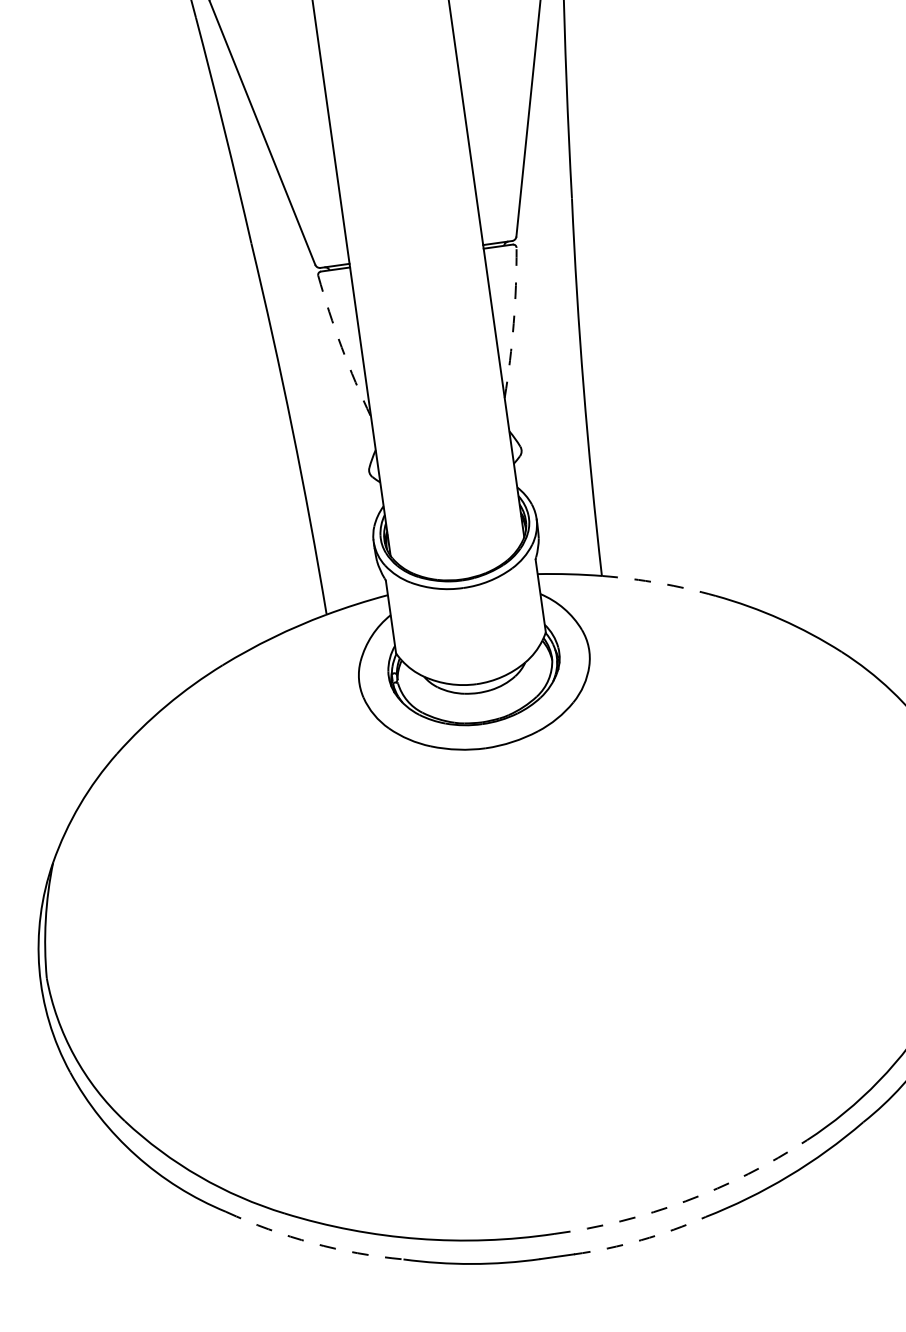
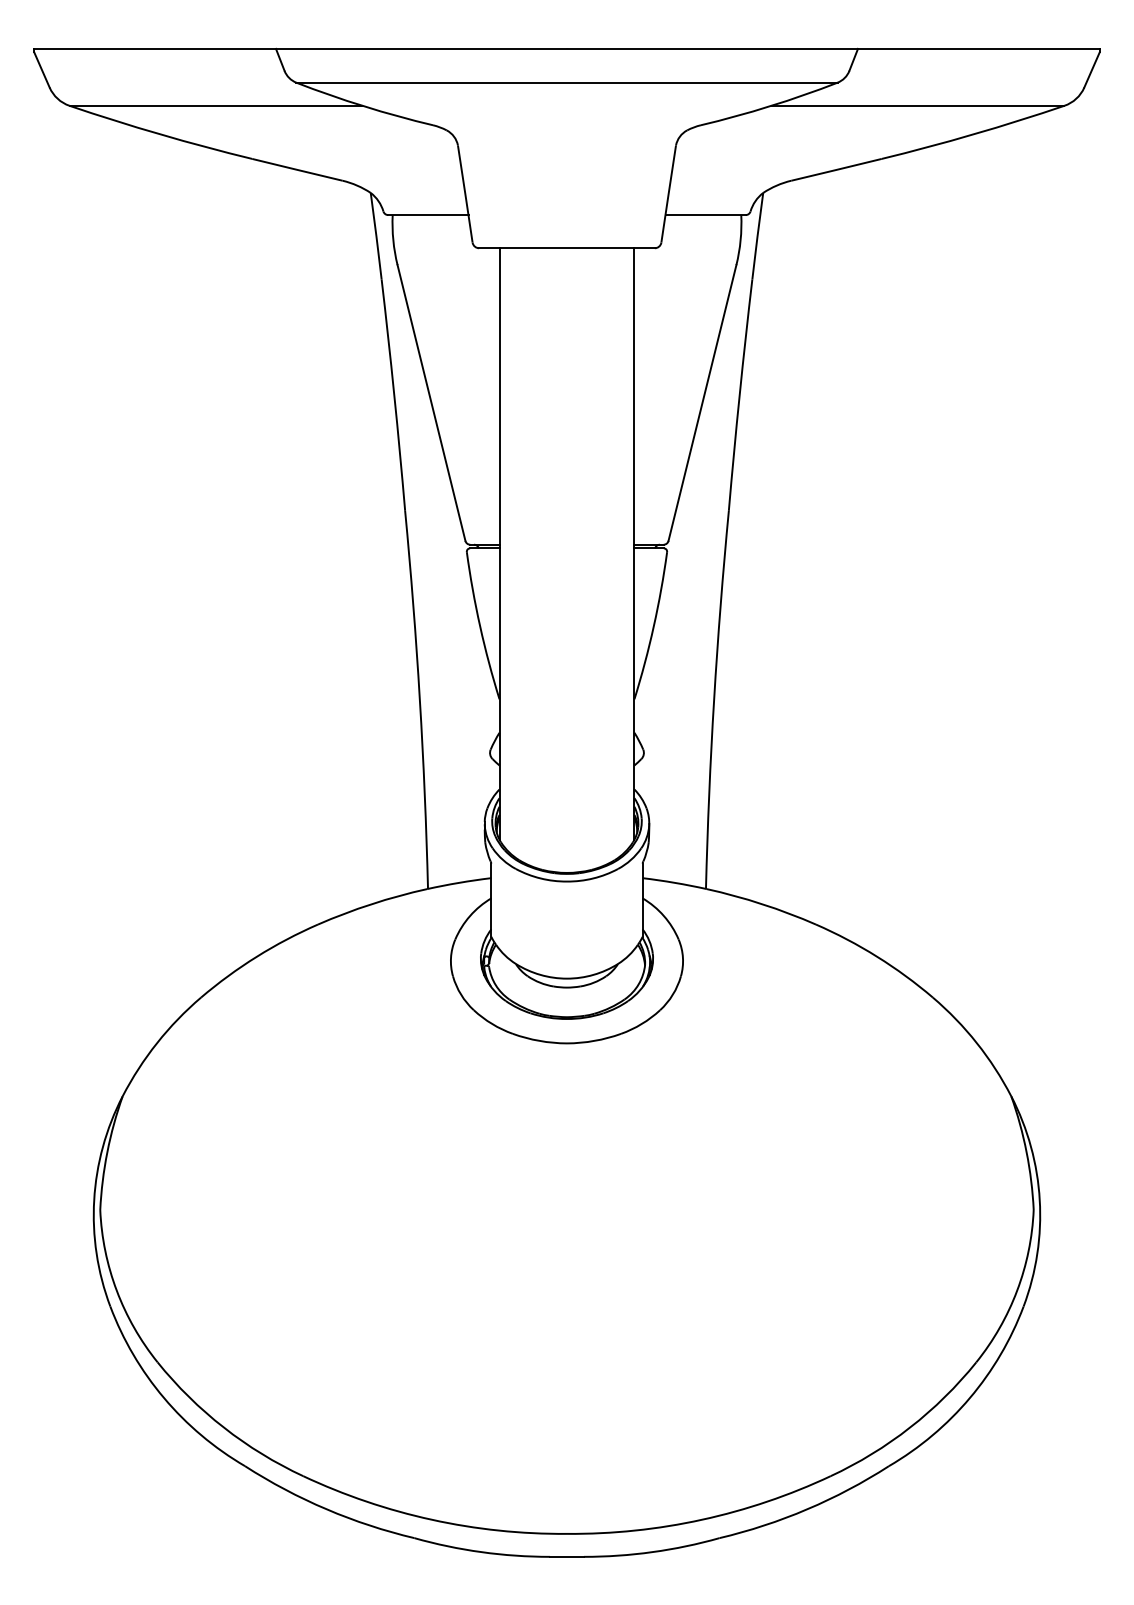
arc: (513, 323) -> (653, 626), dashed -> solid
arc: (342, 347) -> (480, 626), dashed -> solid
arc: (660, 583) -> (762, 904), dashed -> solid
arc: (686, 1200) -> (702, 1519), dashed -> solid
arc: (641, 1240) -> (652, 1552), dashed -> solid
arc: (312, 1243) -> (326, 1509), dashed -> solid

